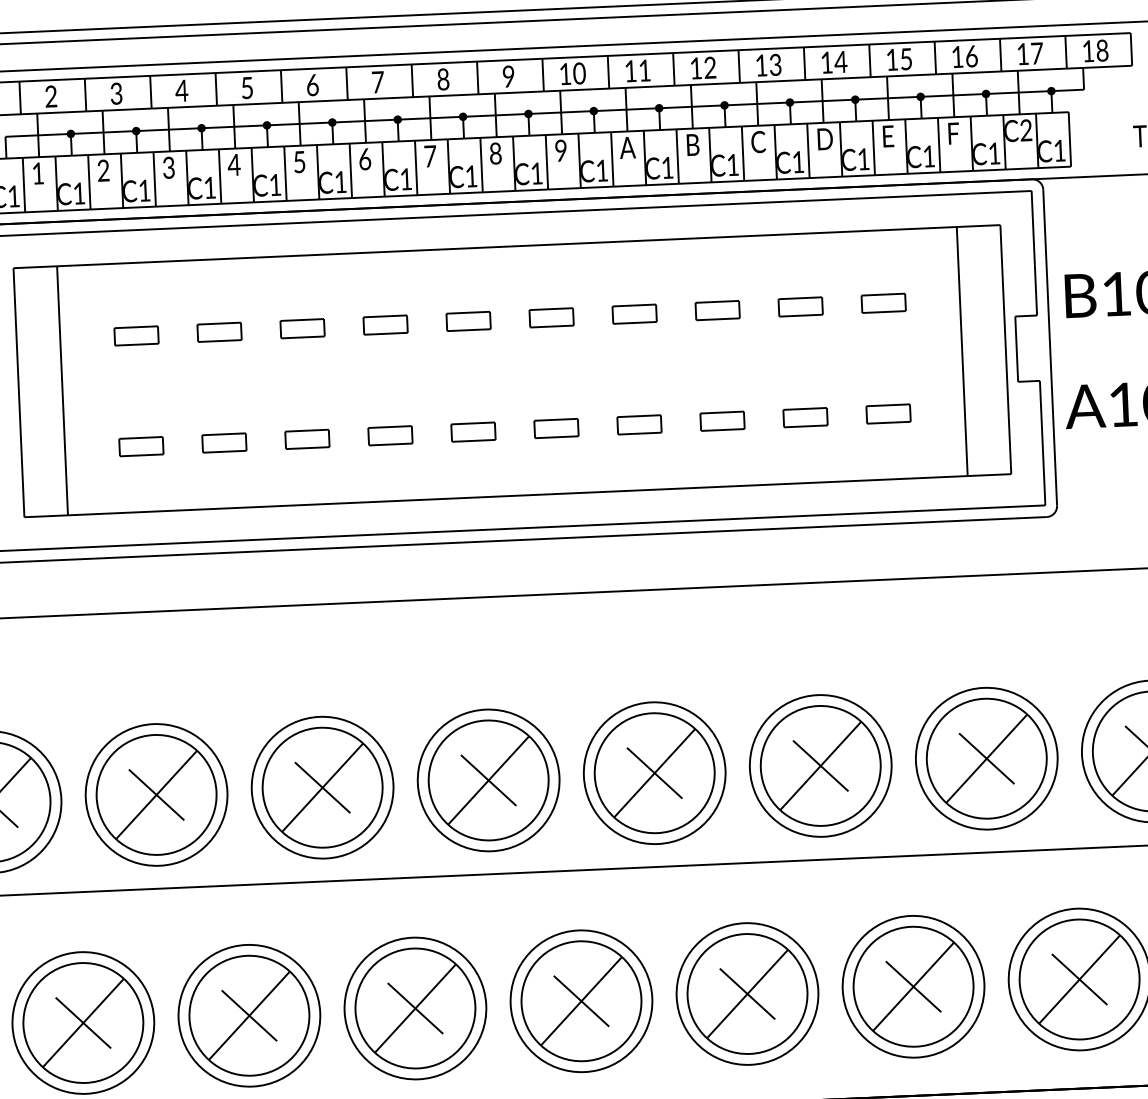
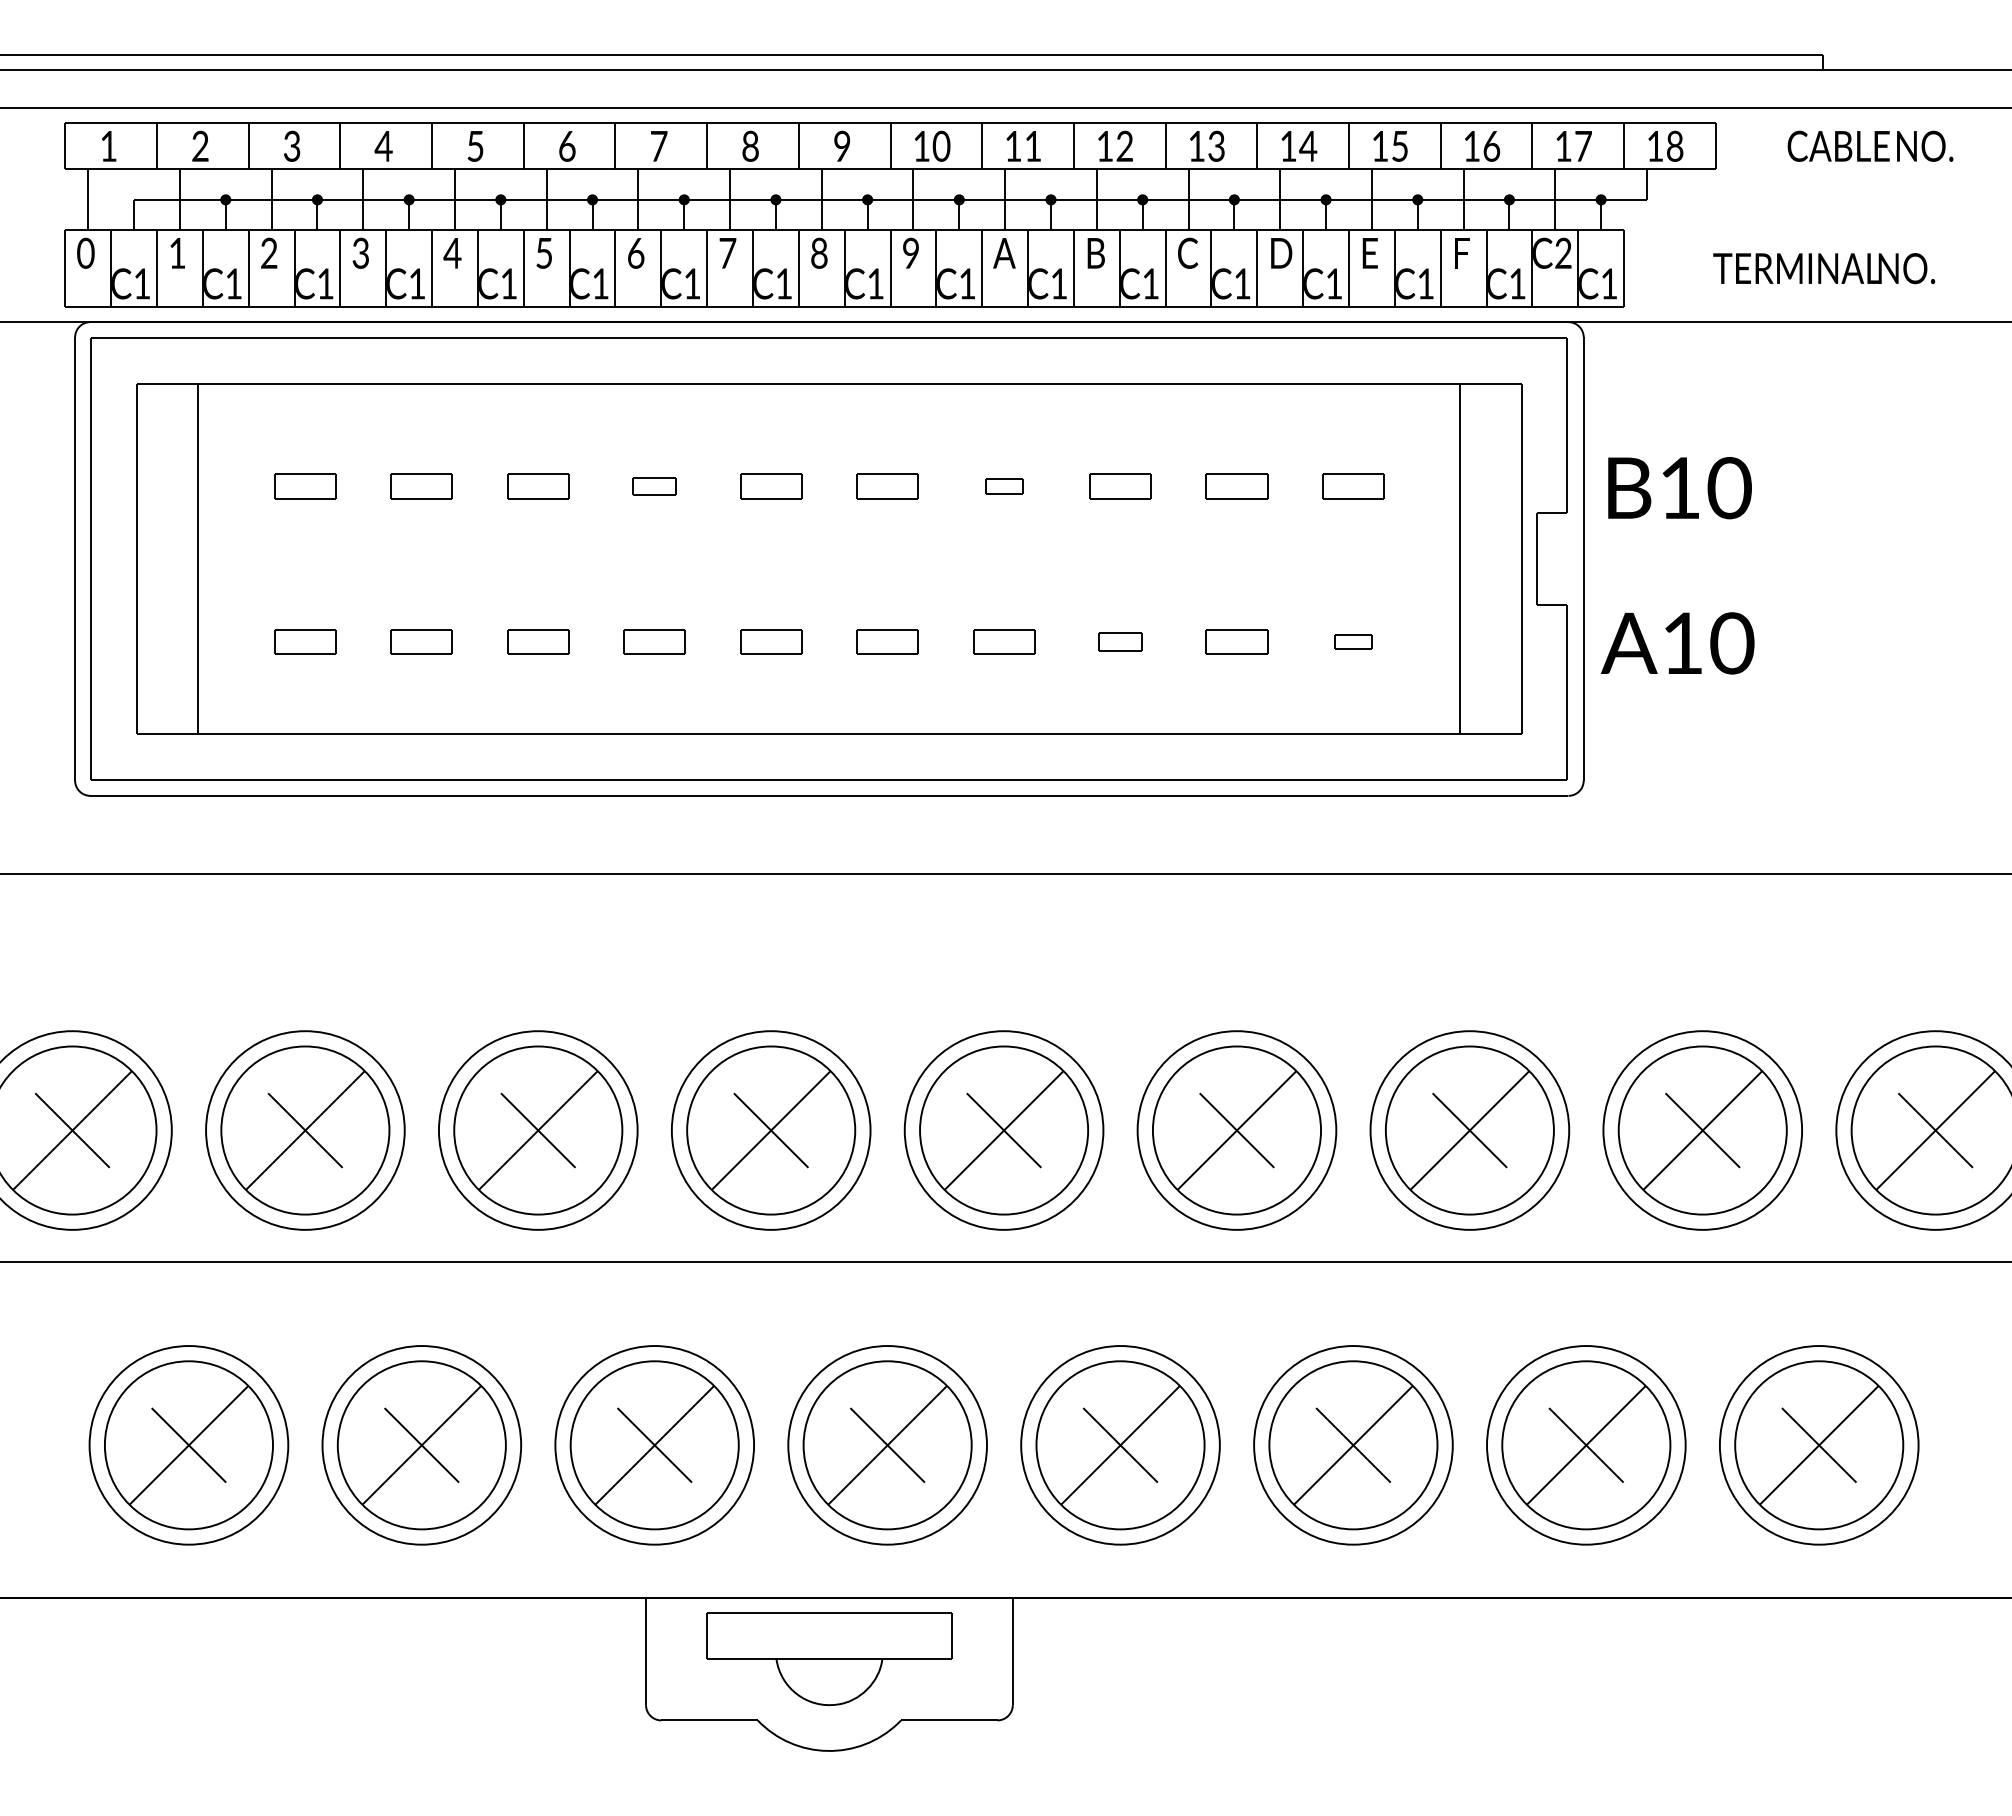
part: (634, 314) -> (1004, 486), size x0.6
part: (385, 324) -> (654, 486), size x0.7
part: (888, 413) -> (1353, 641), size x0.6
part: (722, 420) -> (1120, 641), size x0.7

